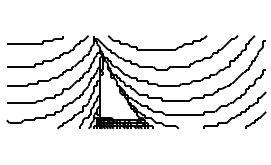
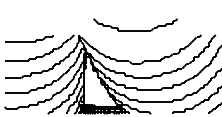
part: (157, 49) -> (135, 30), moved

